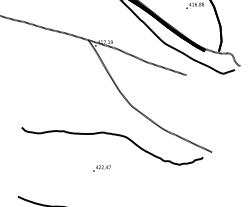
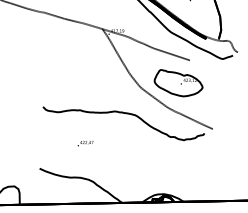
part: (173, 101) -> (178, 83), added
text: (101, 168) -> (85, 143), moved

